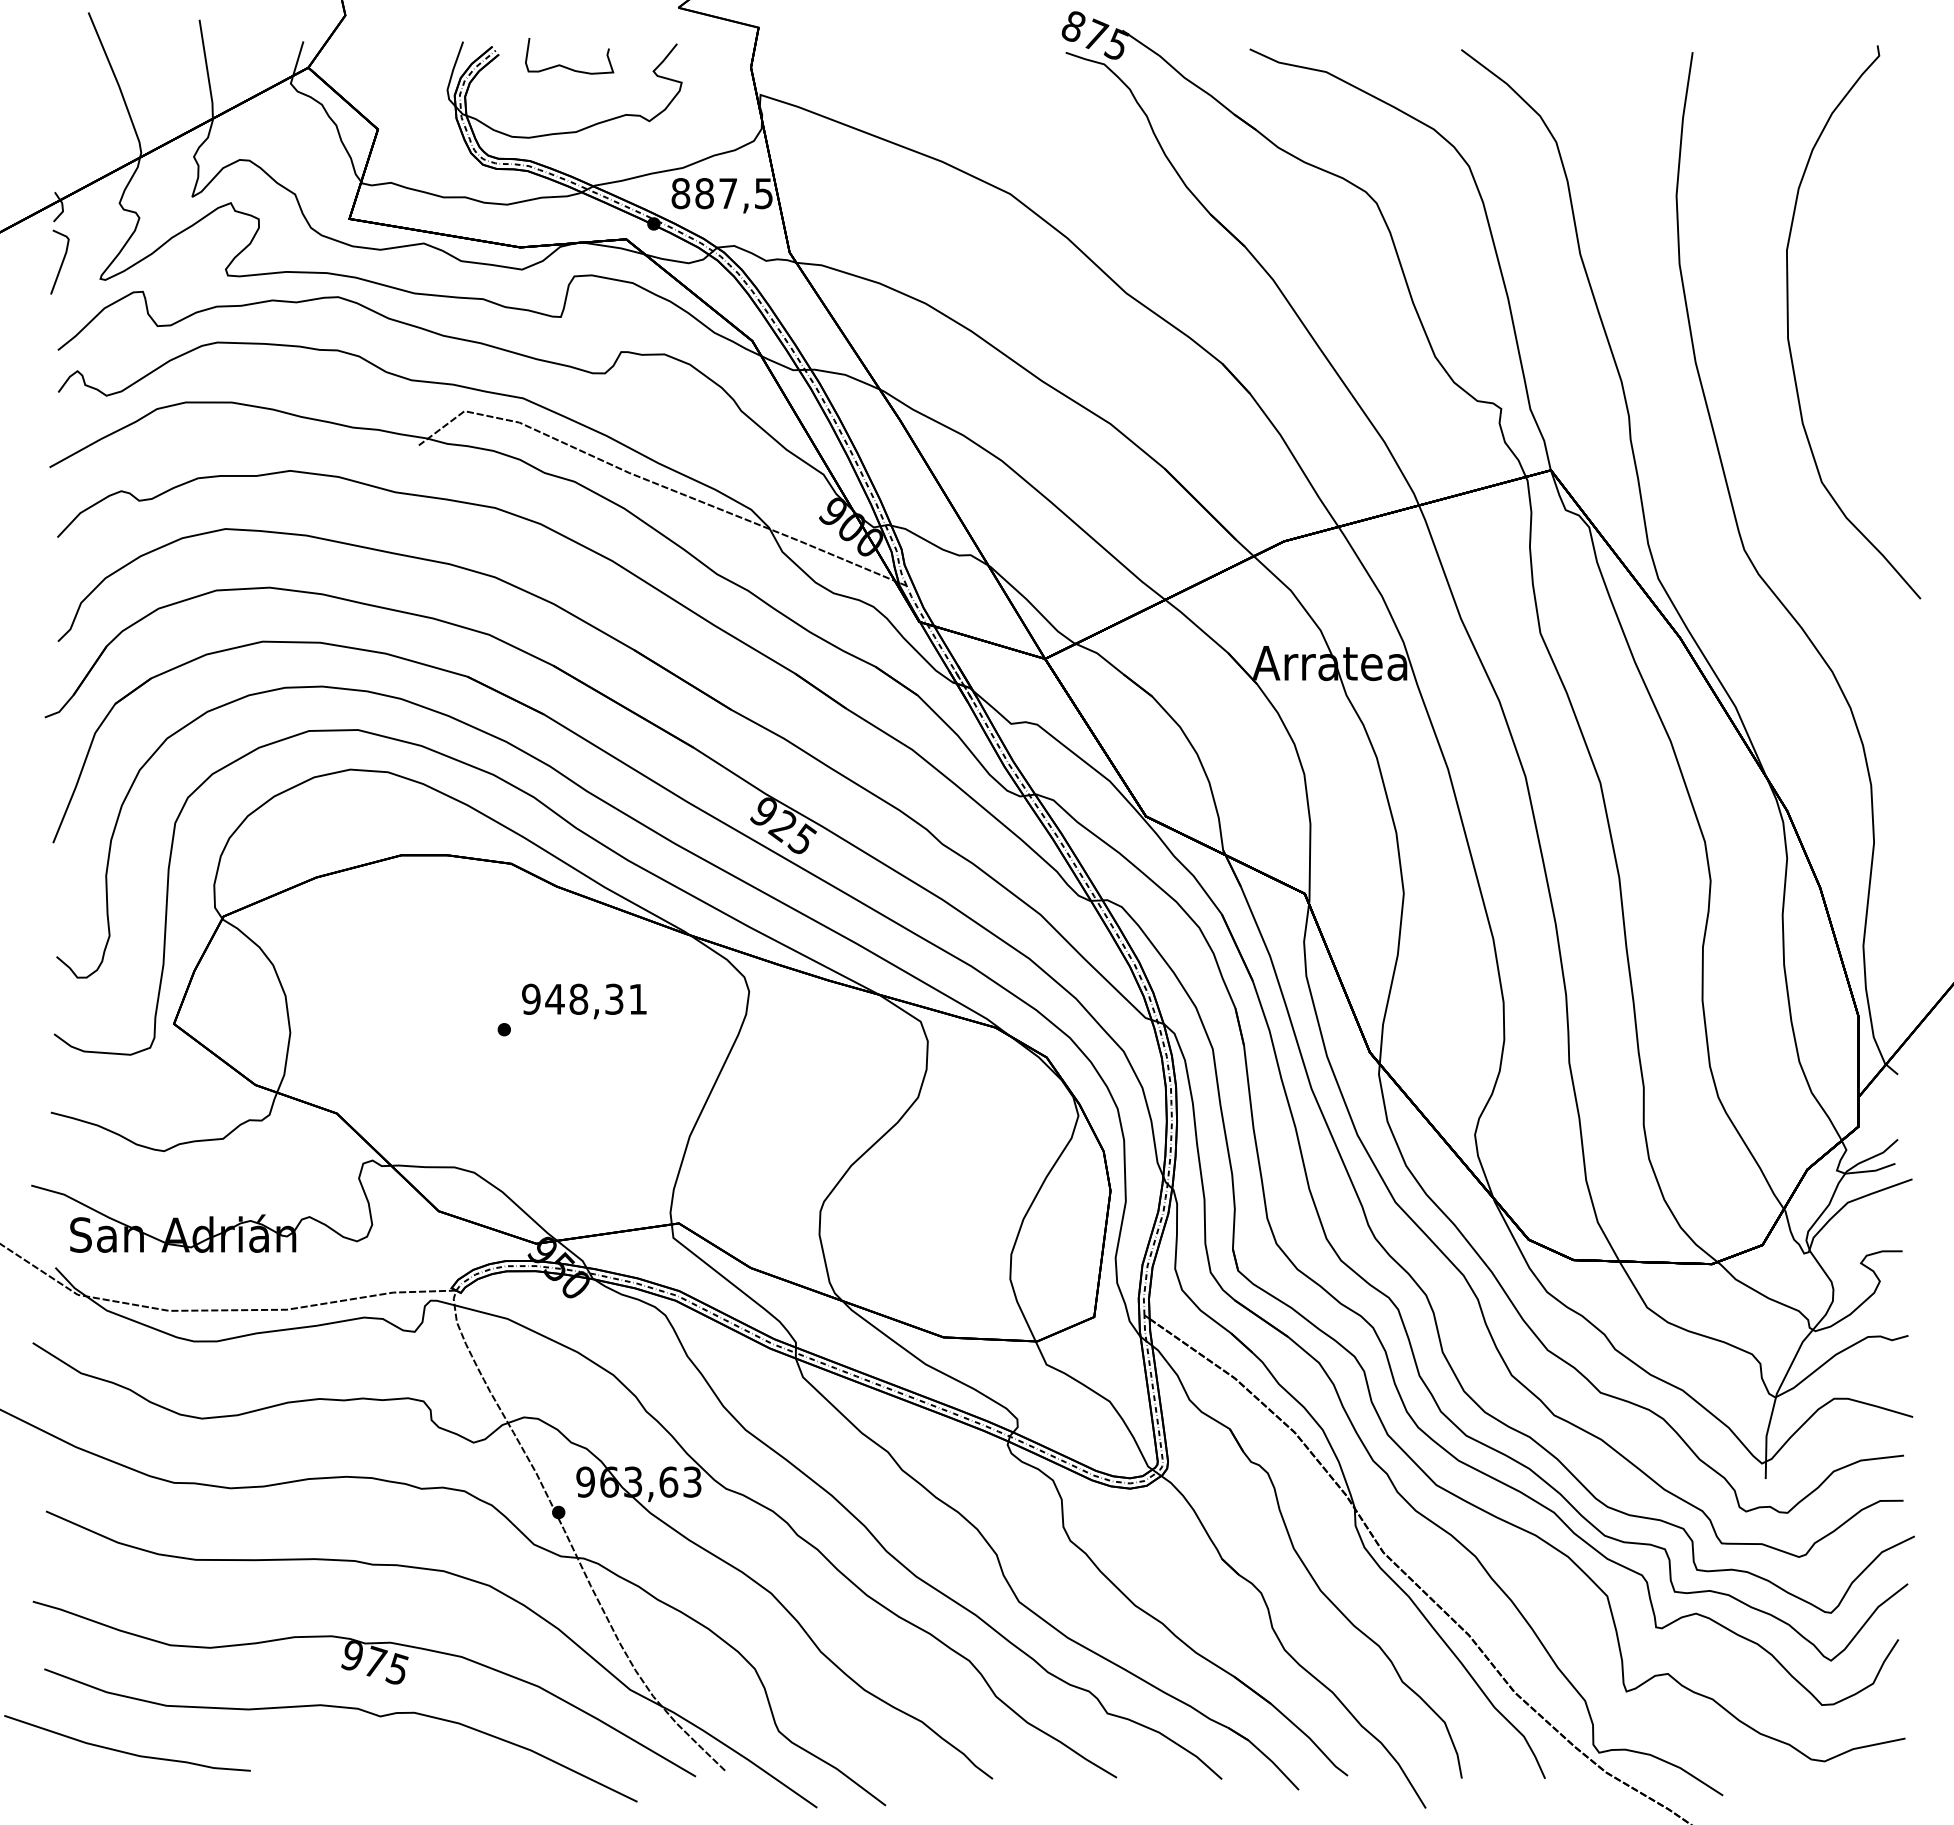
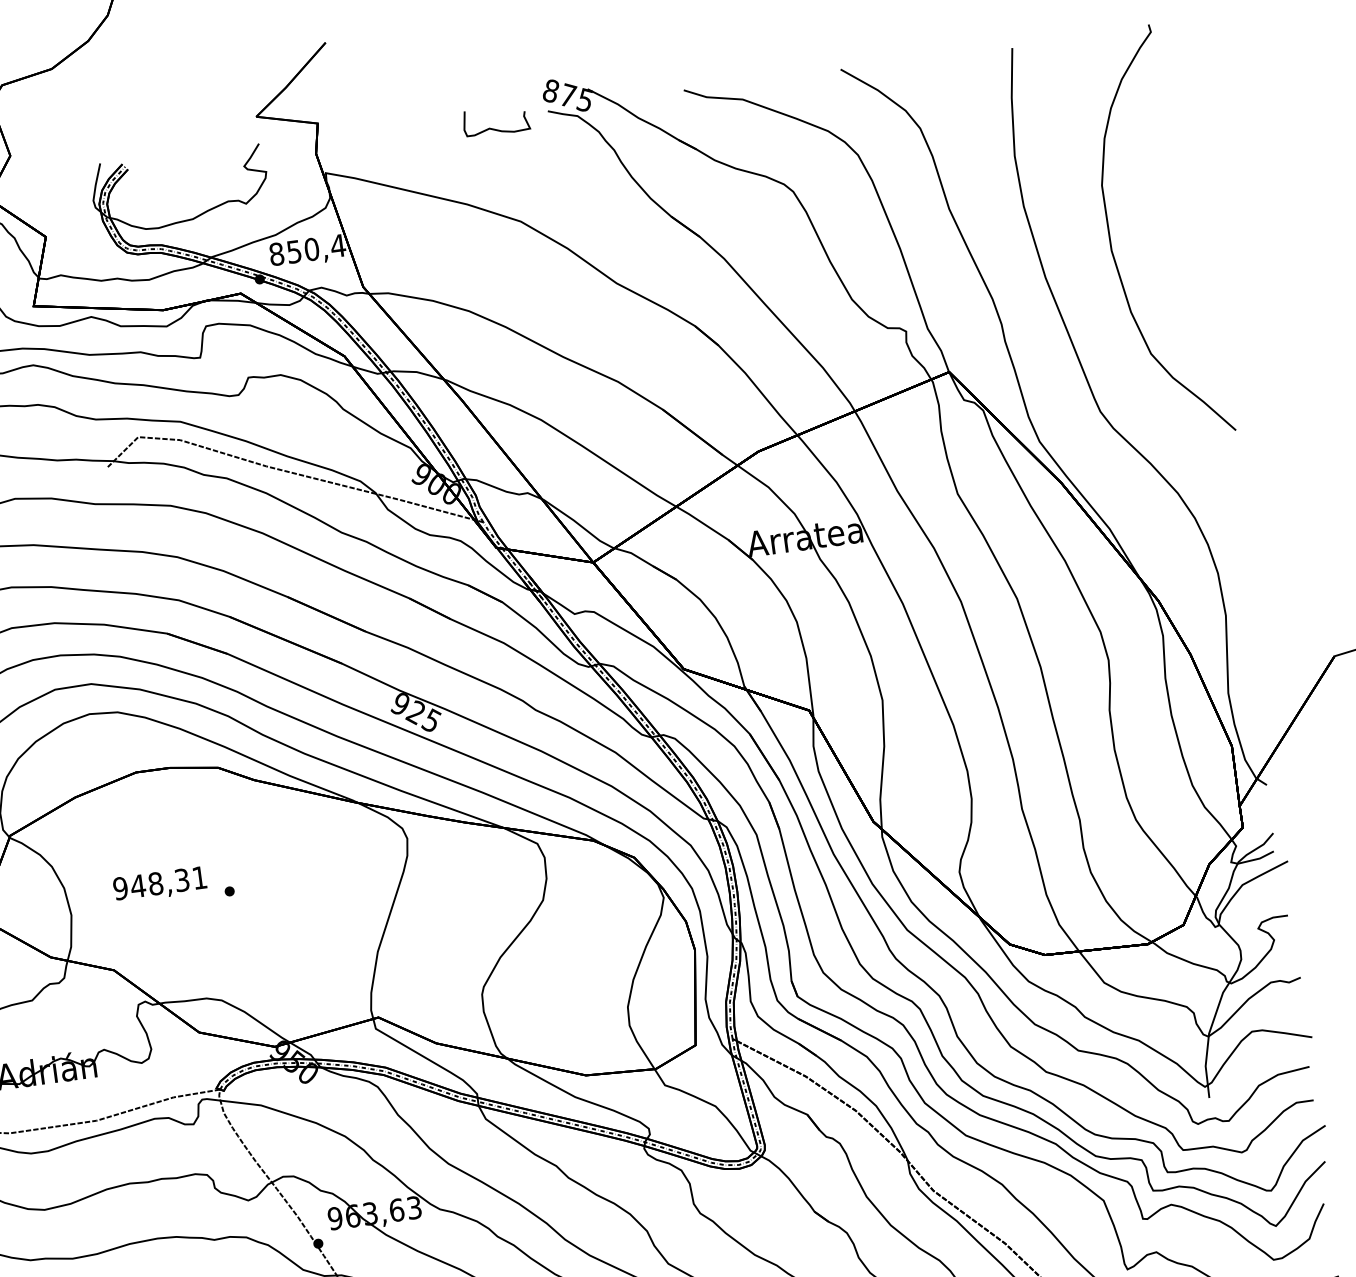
curve: (566, 66) -> (494, 128), moved
text: (734, 193) -> (316, 248), 887,5 -> 850,4
text: (584, 1001) -> (160, 884), moved

